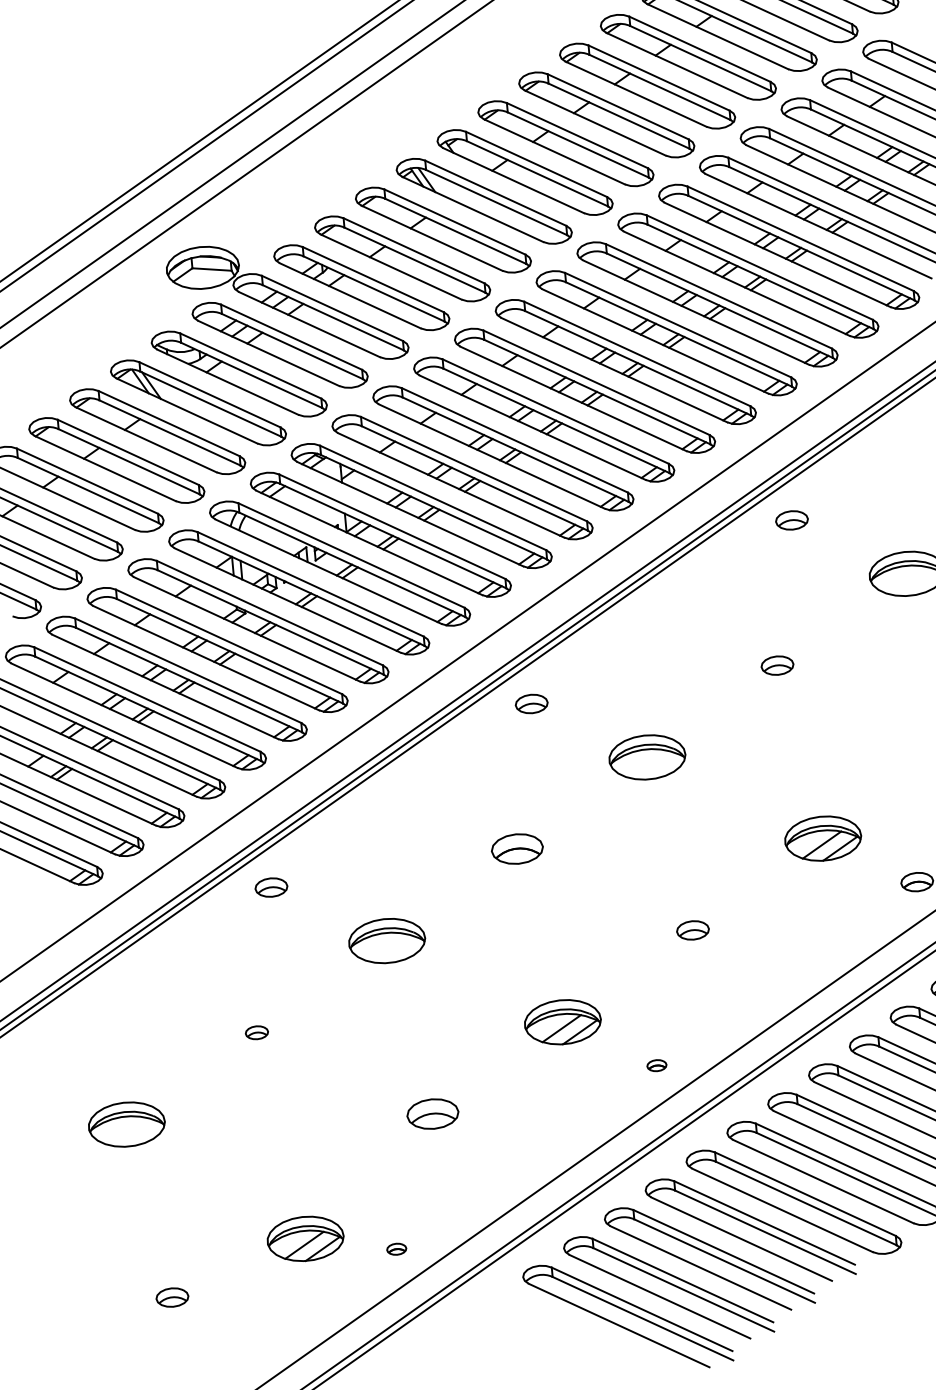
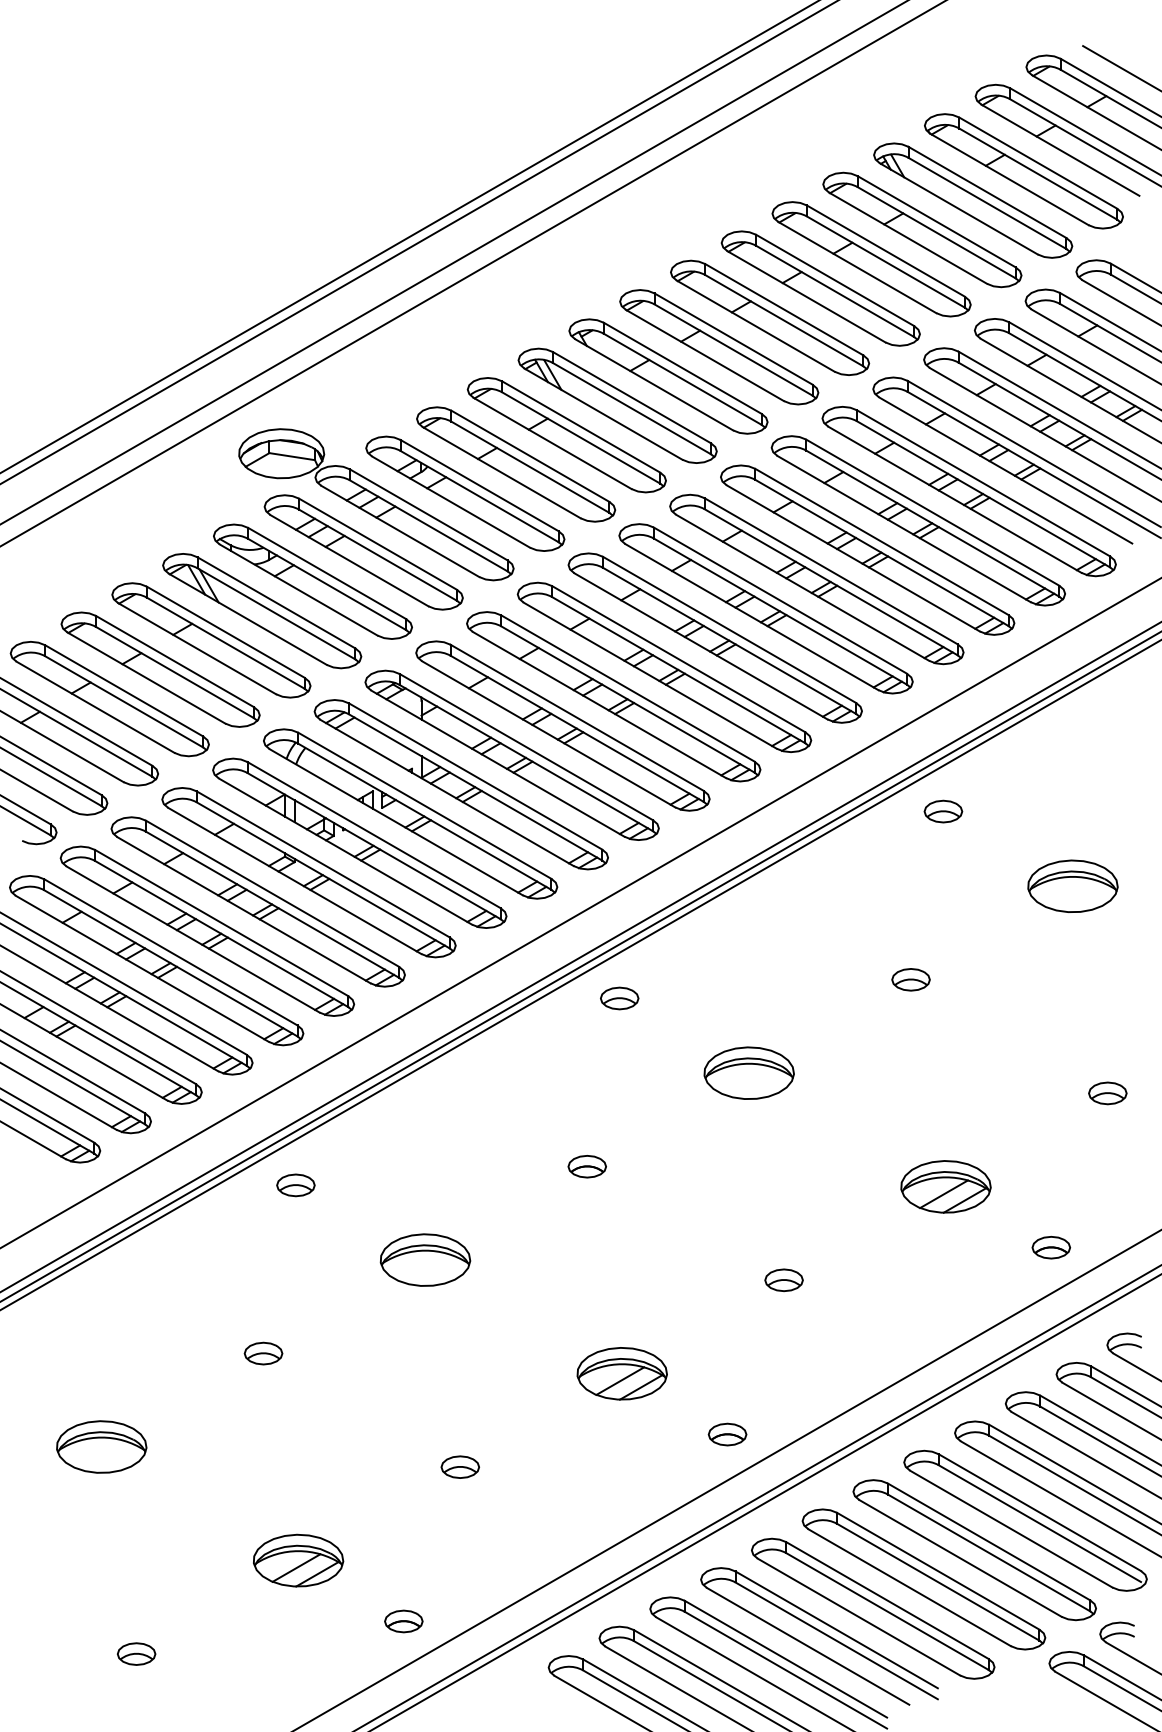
part: (516, 849) -> (586, 1166), size x0.62
part: (256, 1032) -> (263, 1353), size x1.43
part: (656, 1065) -> (727, 1434), size x1.67
part: (431, 1113) -> (459, 1466), size x0.62
part: (305, 1238) -> (298, 1560), moved
part: (396, 1249) -> (403, 1621), size x1.67

